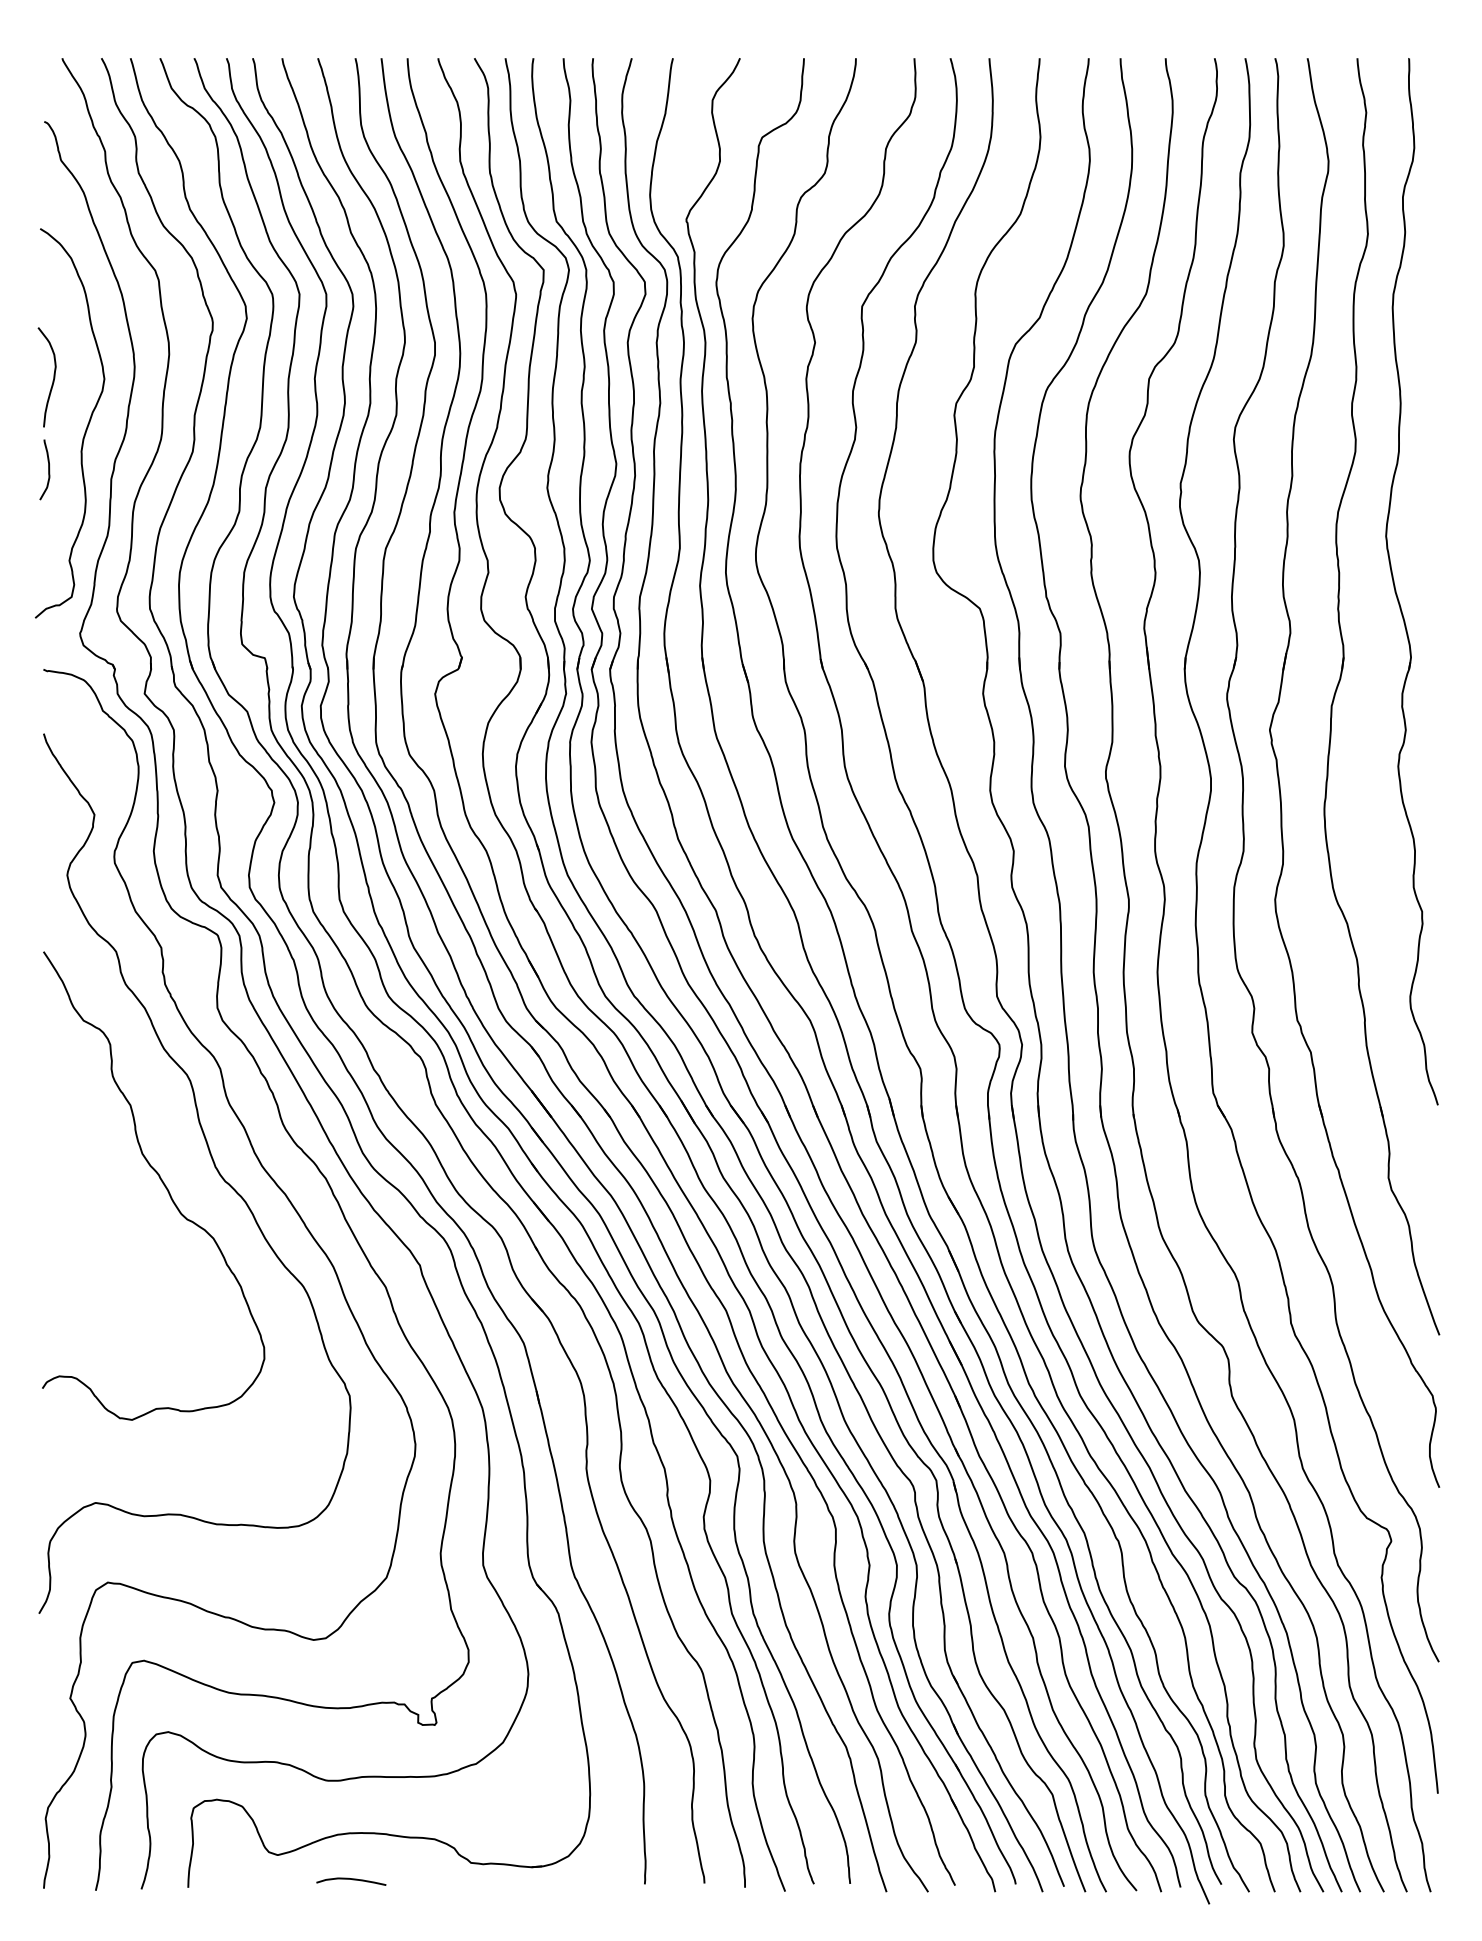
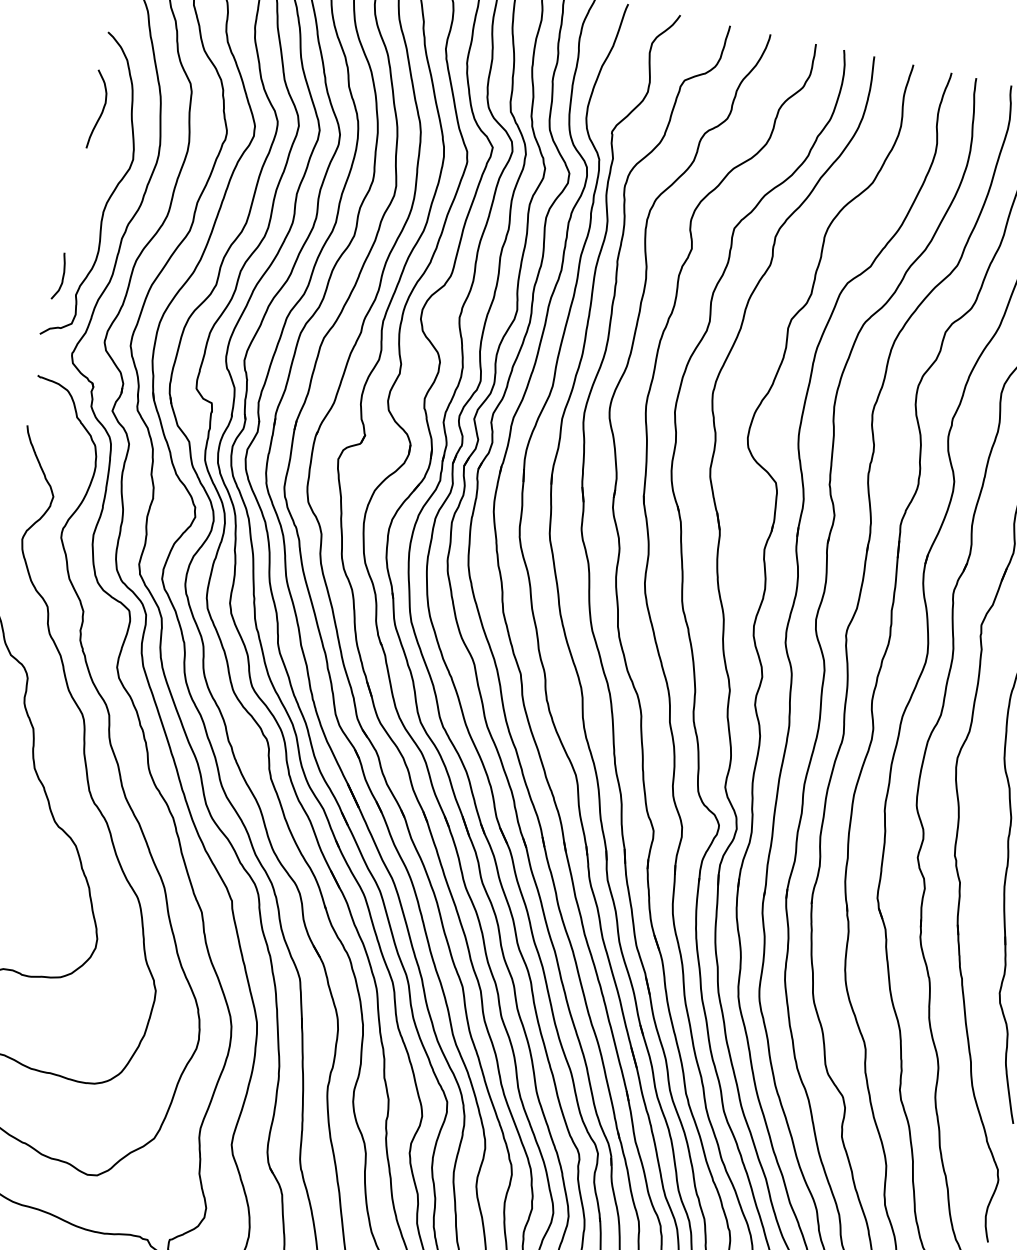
curve: (52, 380) -> (100, 113), moved
curve: (48, 469) -> (62, 276), moved

